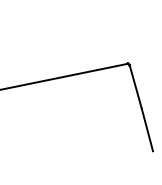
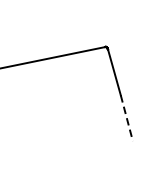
line: (147, 130) -> (126, 118), solid -> dashed

